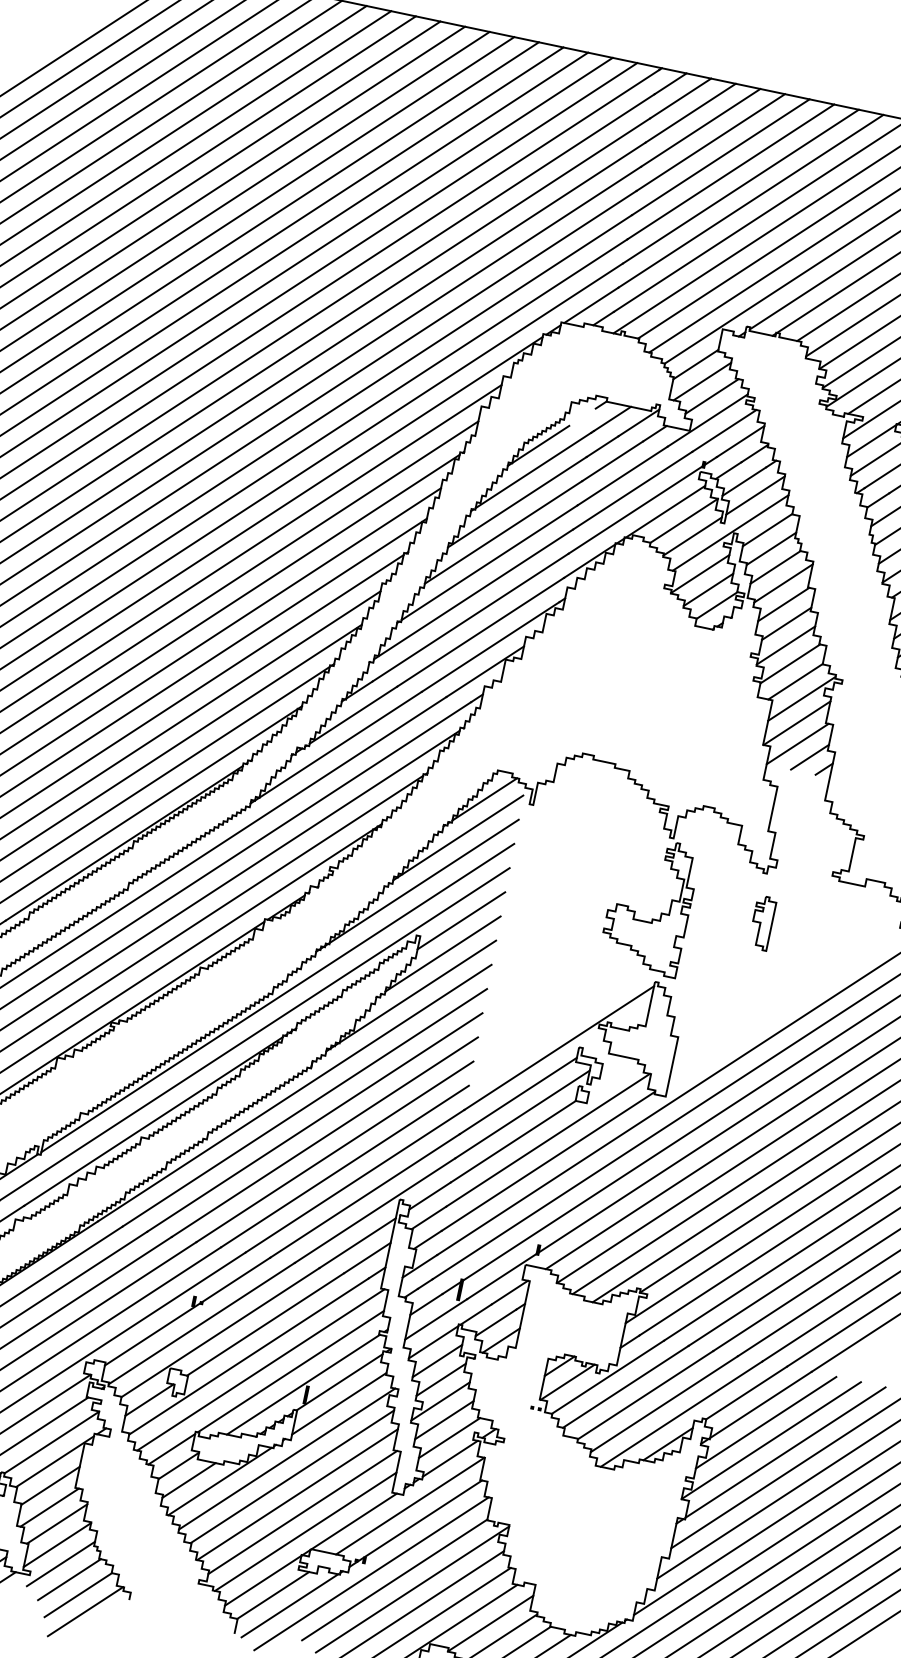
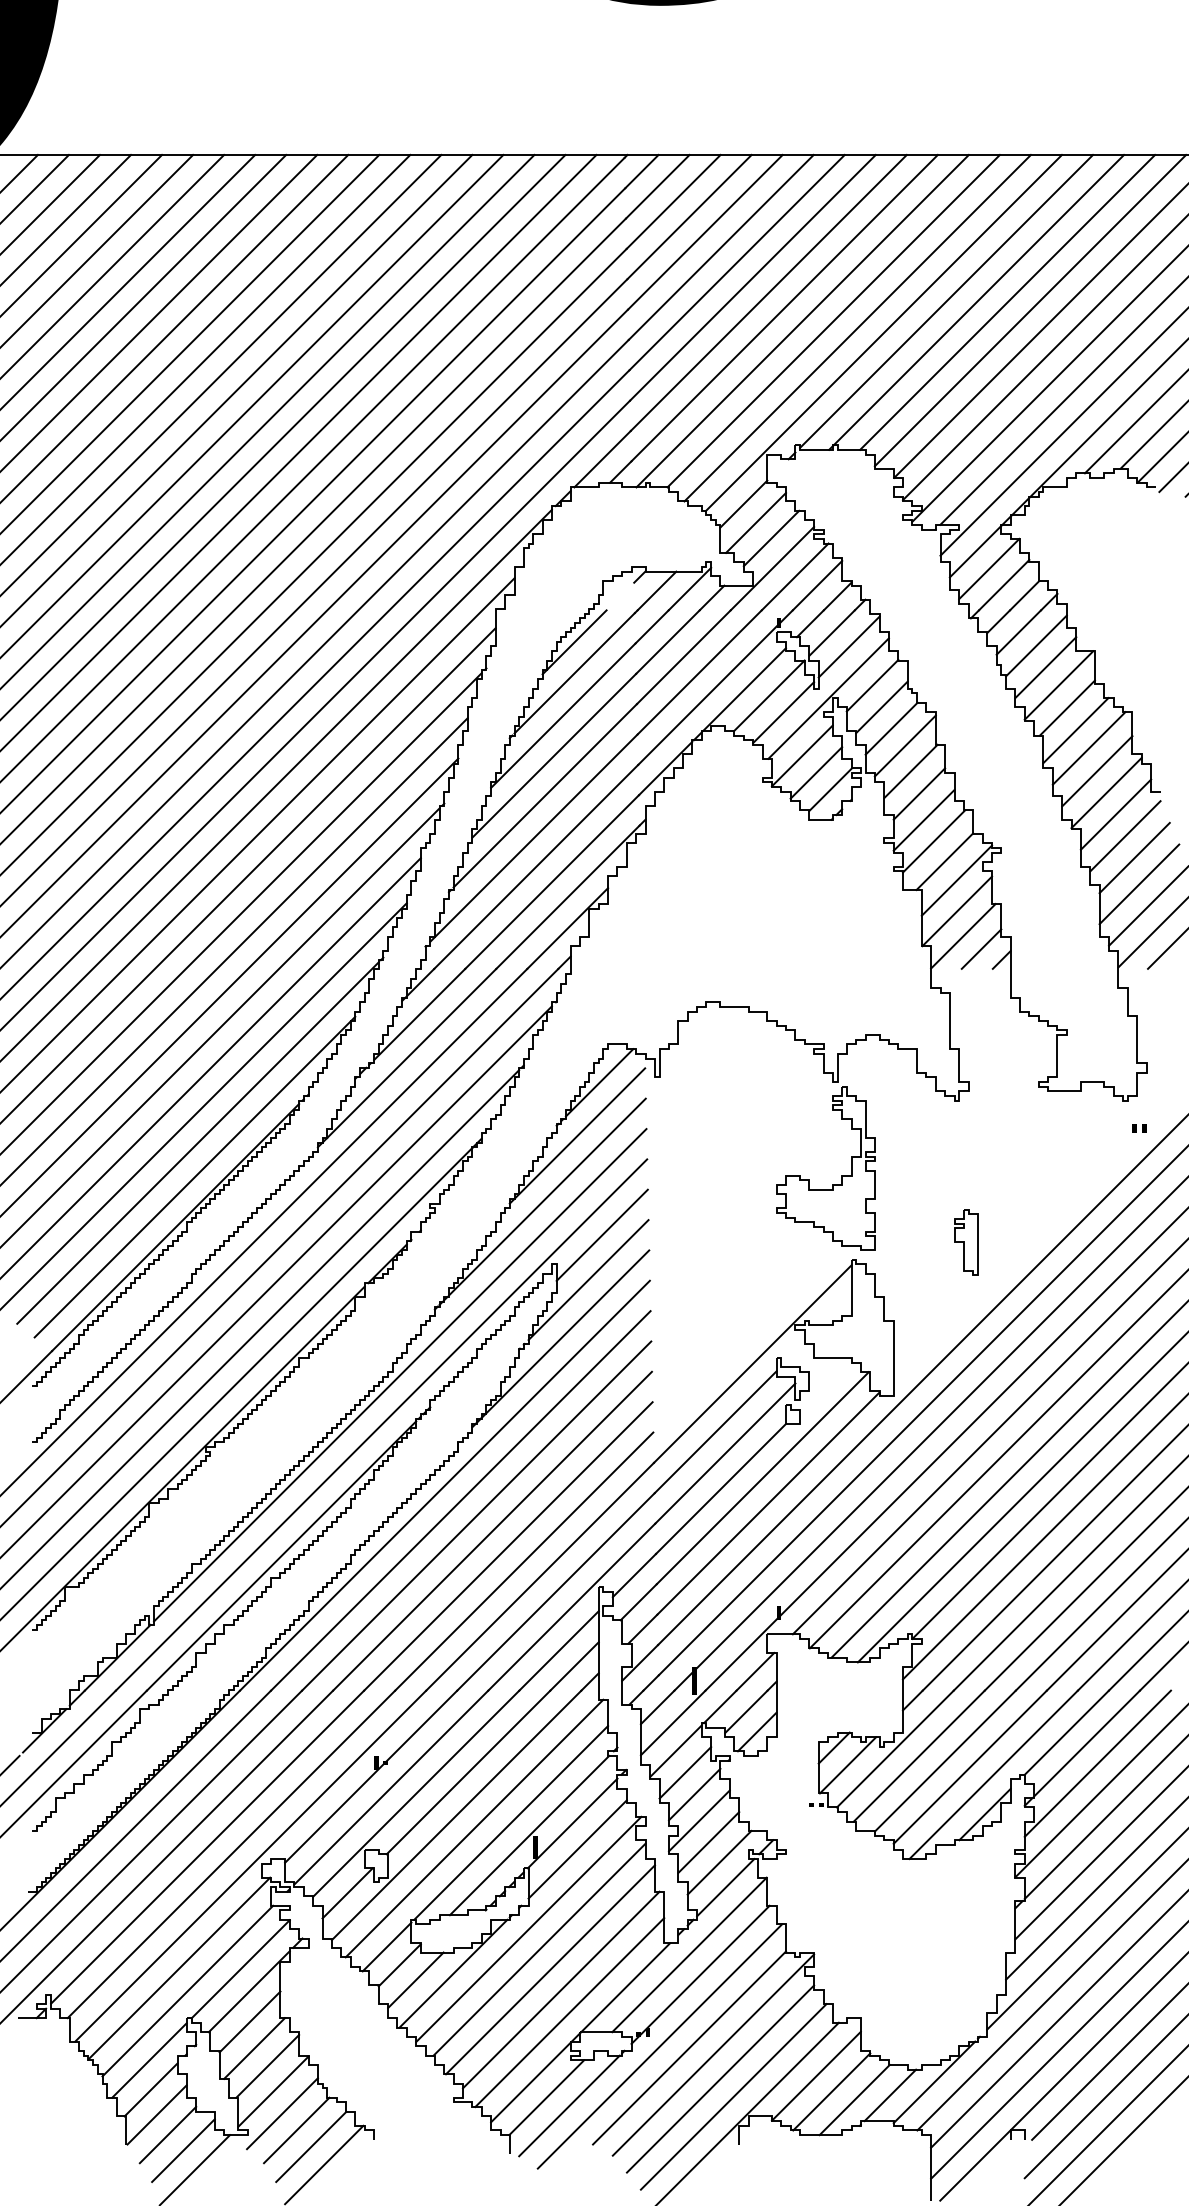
part: (762, 923) -> (966, 1242), moved

